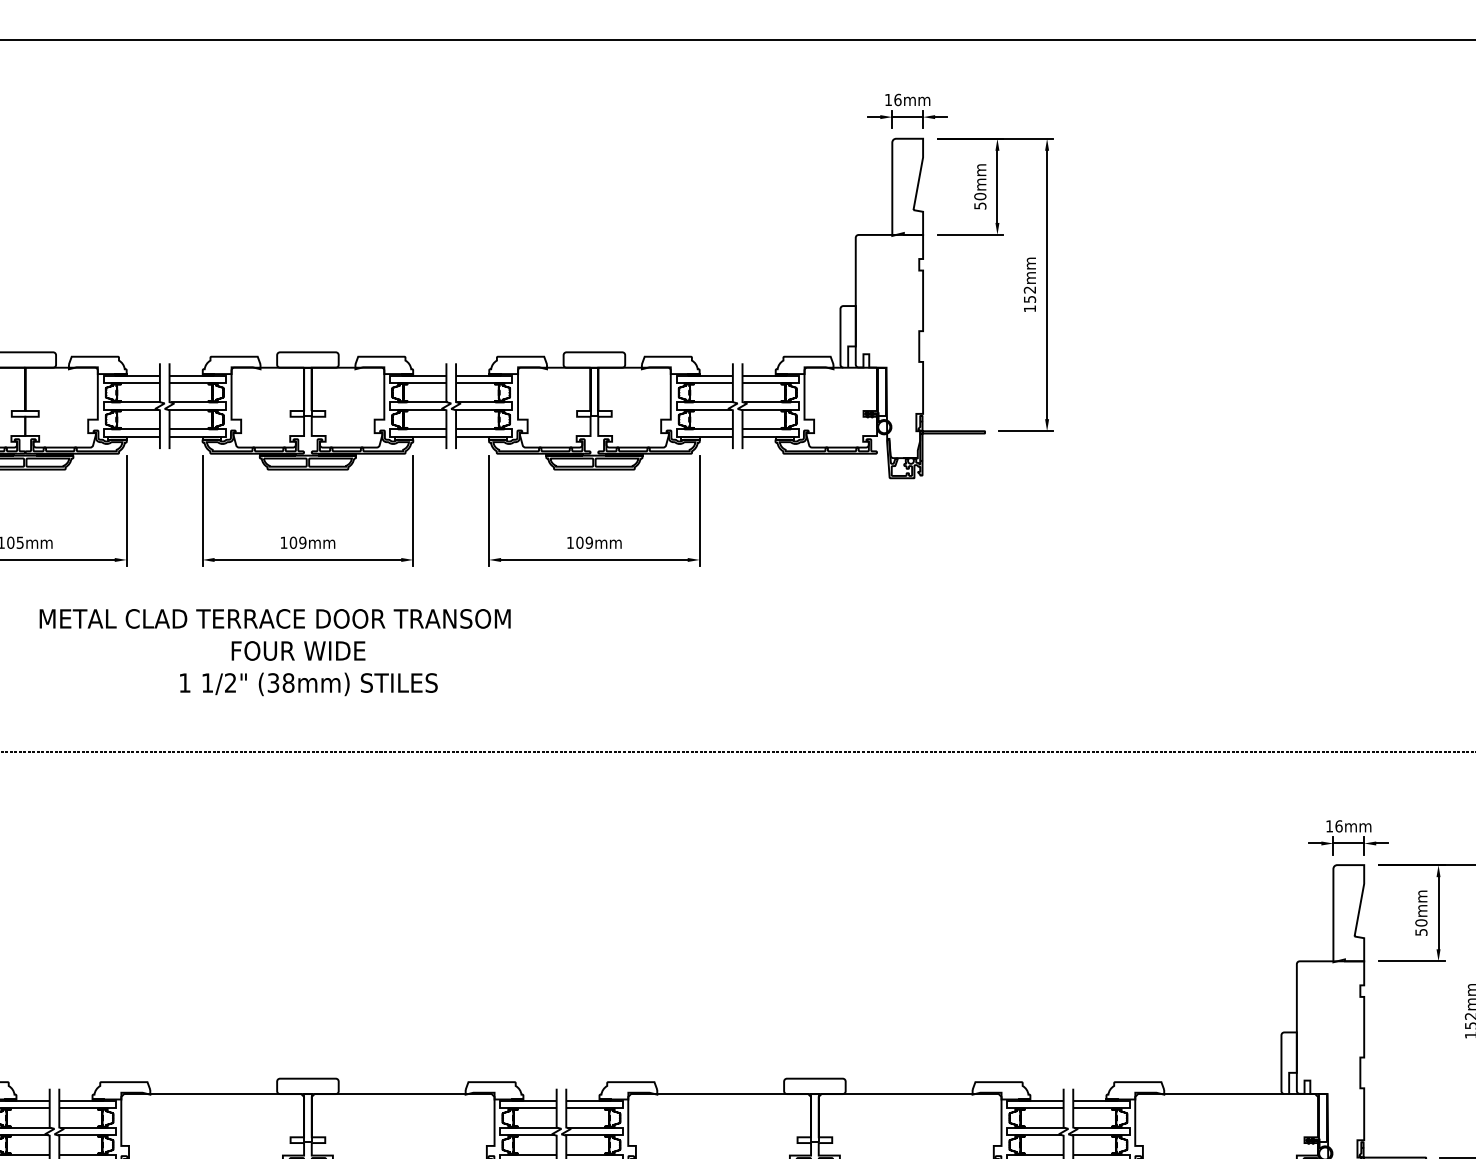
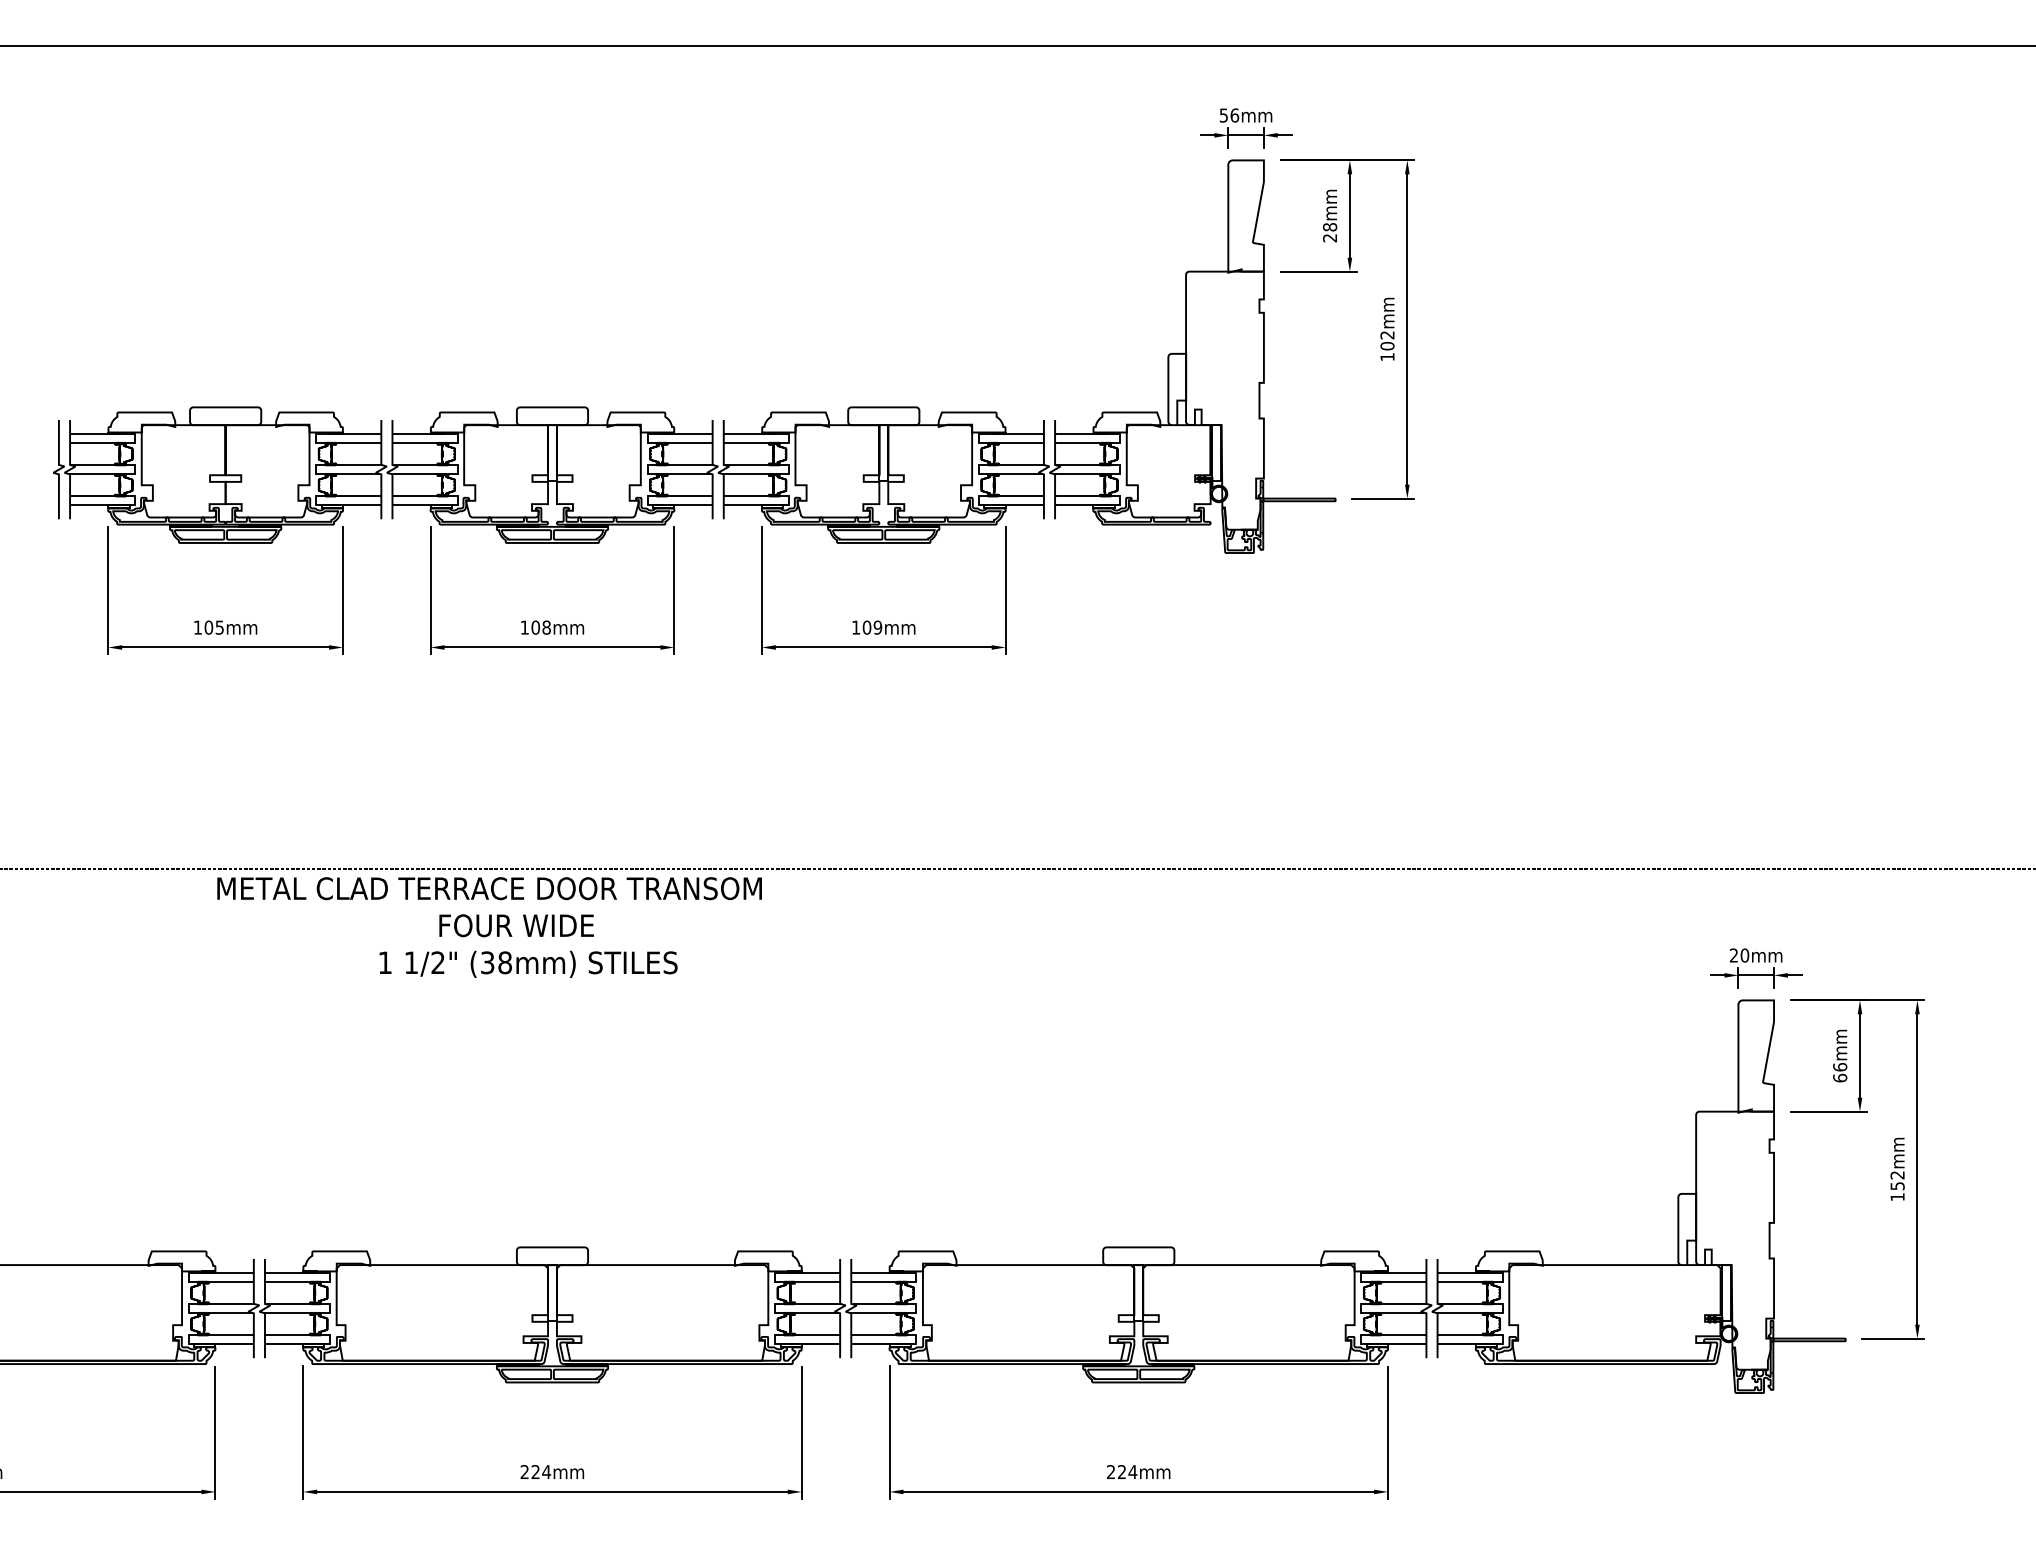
text: (888, 99) -> (1223, 115), 16mm -> 56mm
text: (980, 201) -> (1330, 232), 50mm -> 28mm
text: (1029, 298) -> (1387, 345), 152mm -> 102mm
text: (302, 542) -> (546, 627), 109mm -> 108mm
text: (275, 652) -> (489, 927), moved
text: (1334, 826) -> (1739, 955), 16mm -> 20mm
text: (1421, 927) -> (1840, 1072), 50mm -> 66mm

